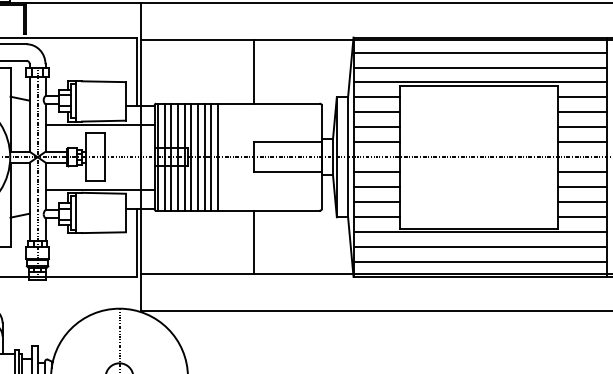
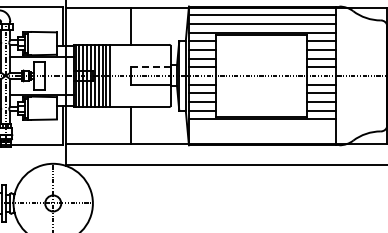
line: (288, 142) -> (151, 67), solid -> dashed
line: (480, 246) -> (262, 127), removed
line: (480, 261) -> (262, 136), removed

